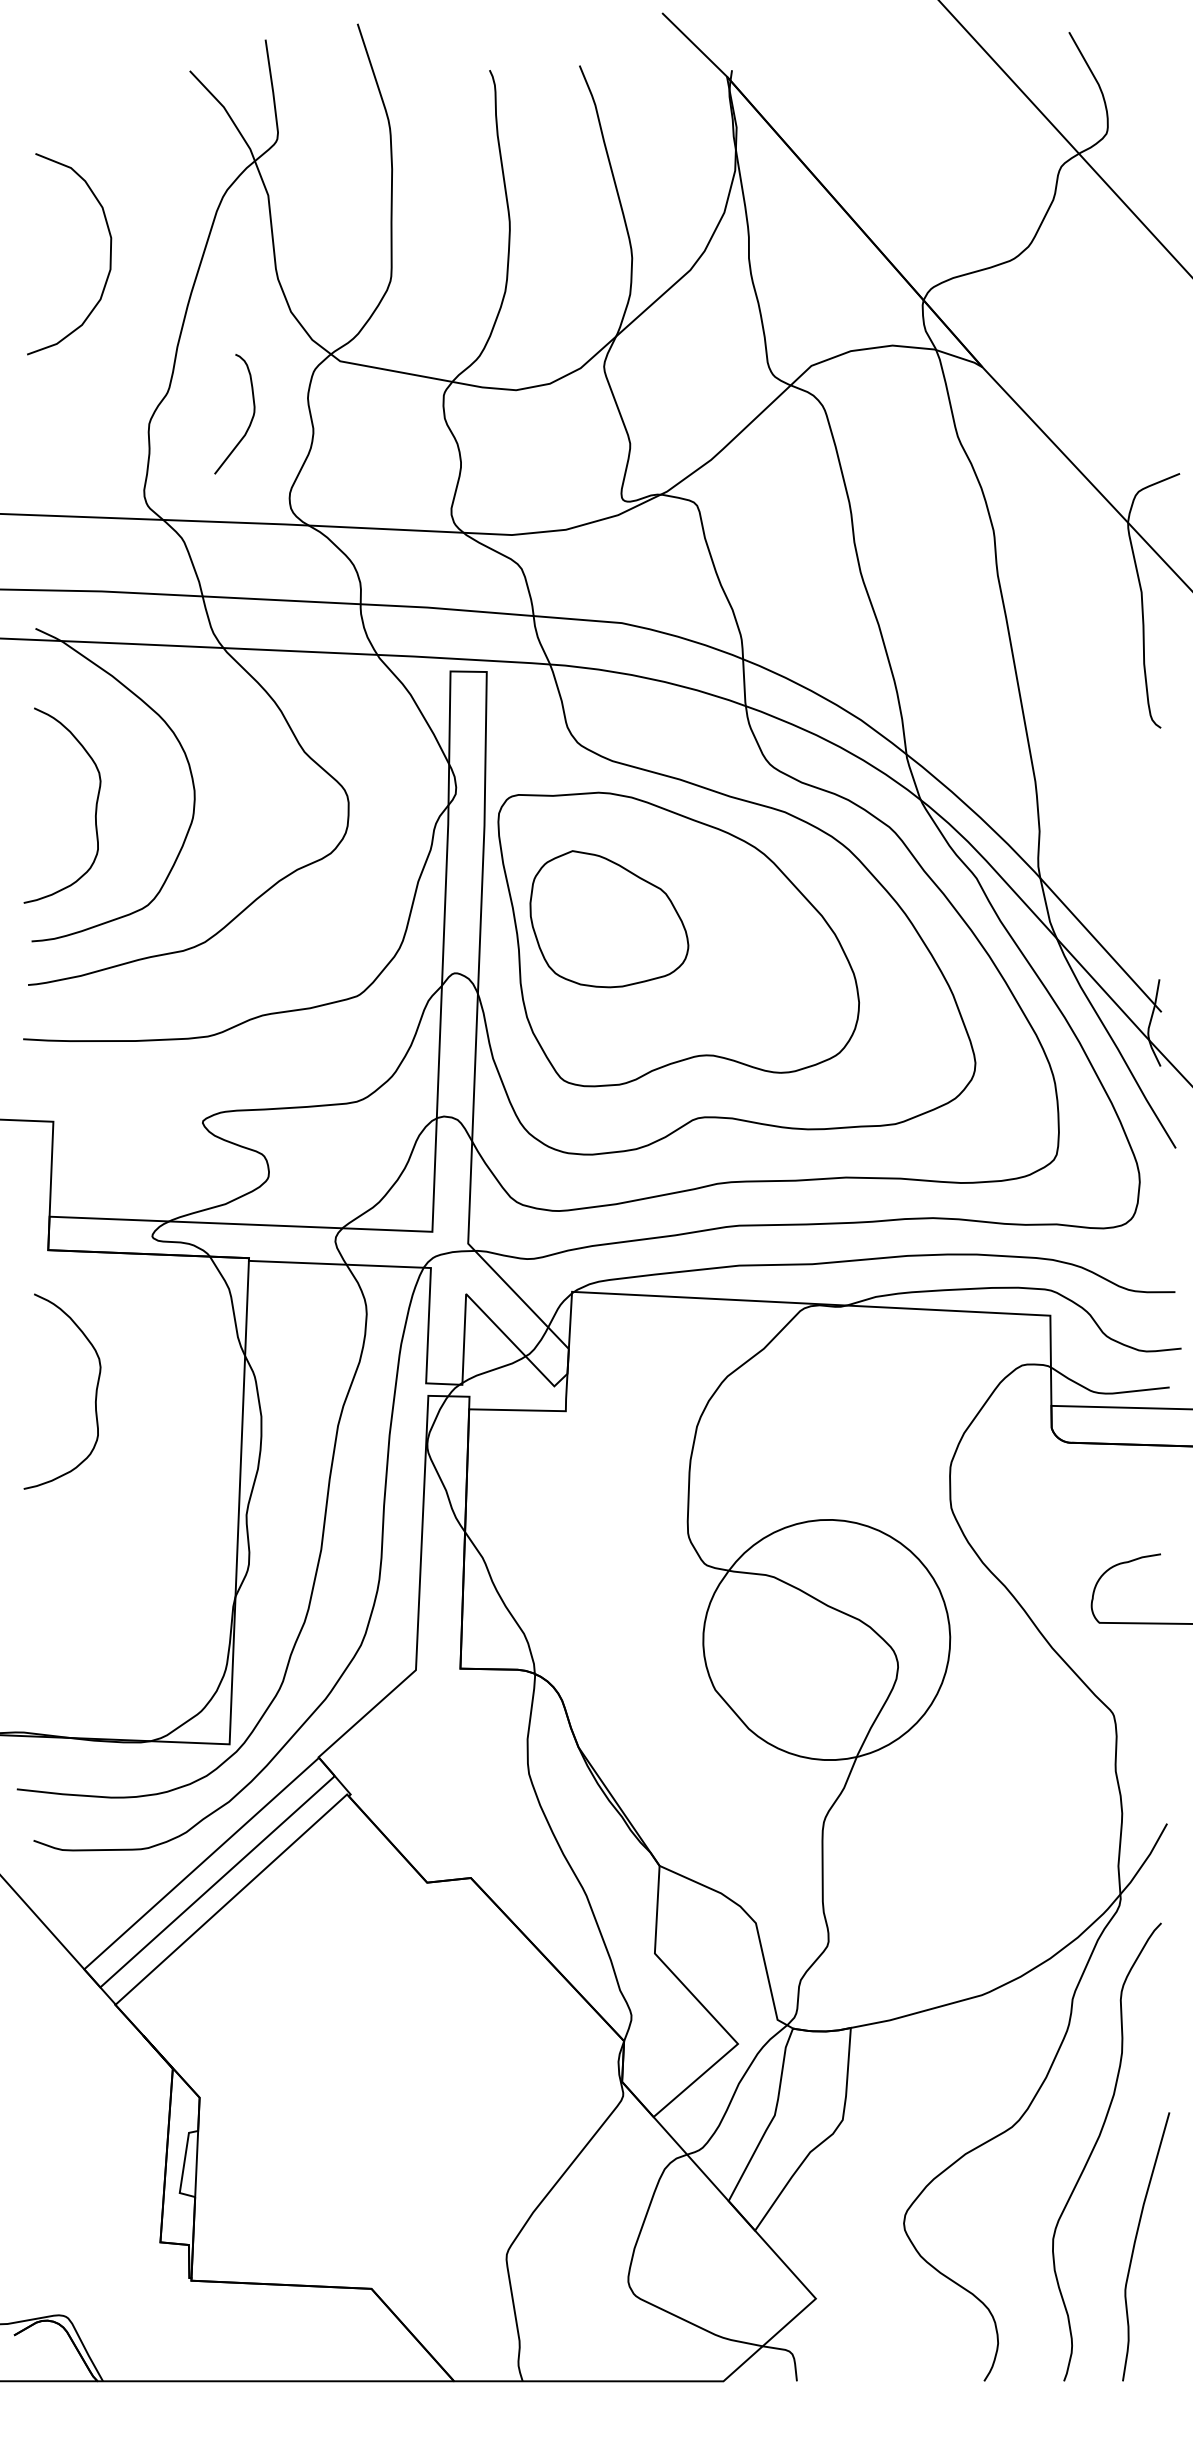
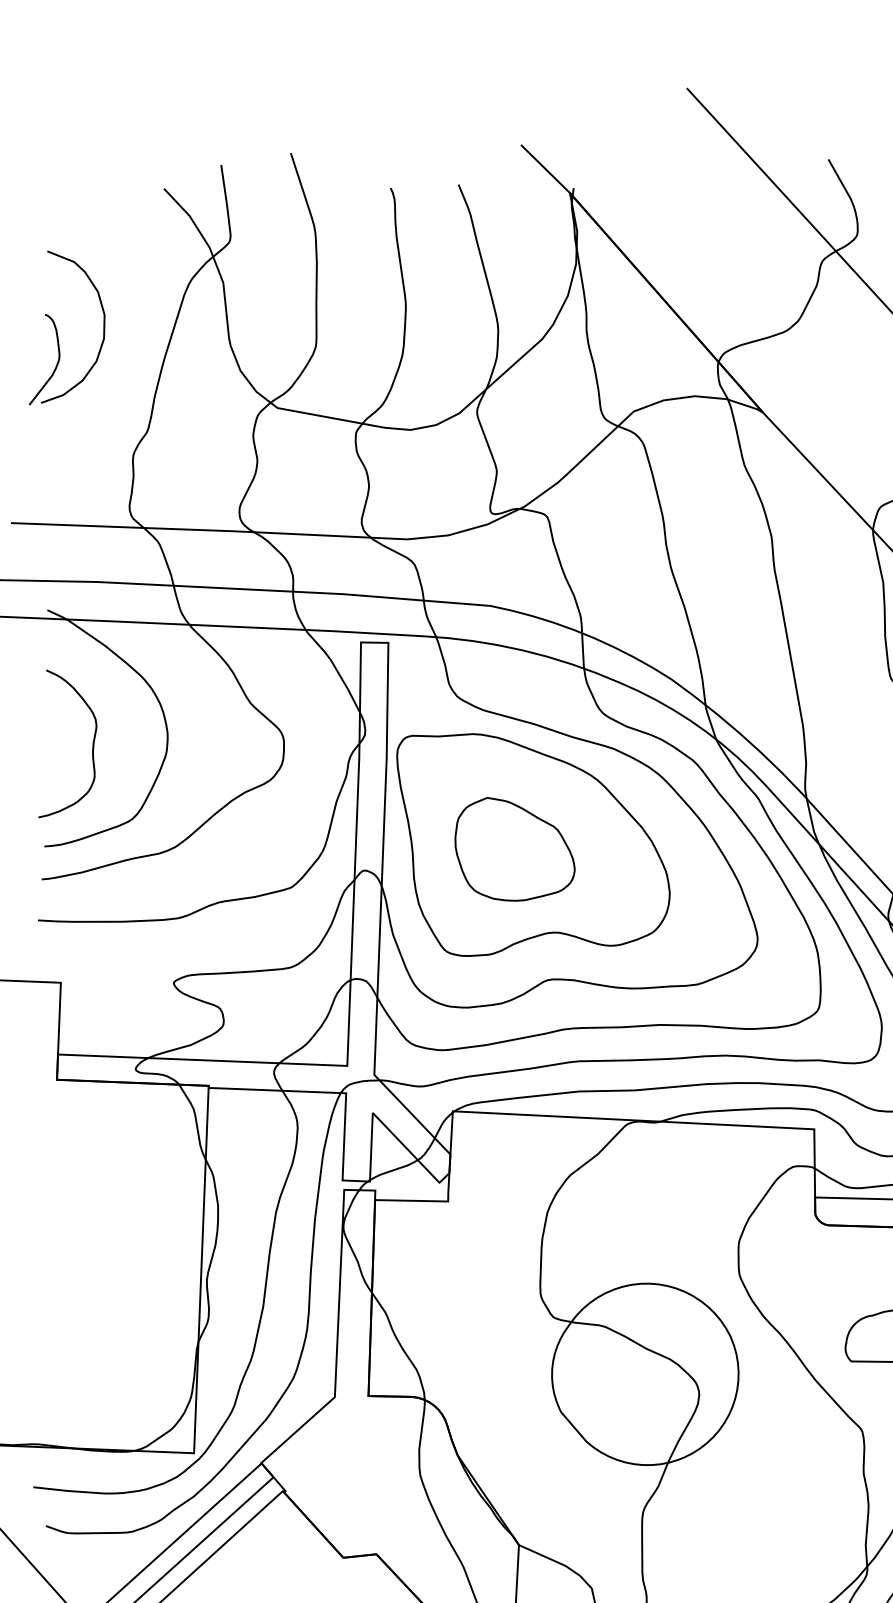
curve: (250, 420) -> (56, 364), moved
part: (609, 919) -> (515, 849), moved
curve: (95, 1391) -> (92, 1186), removed

